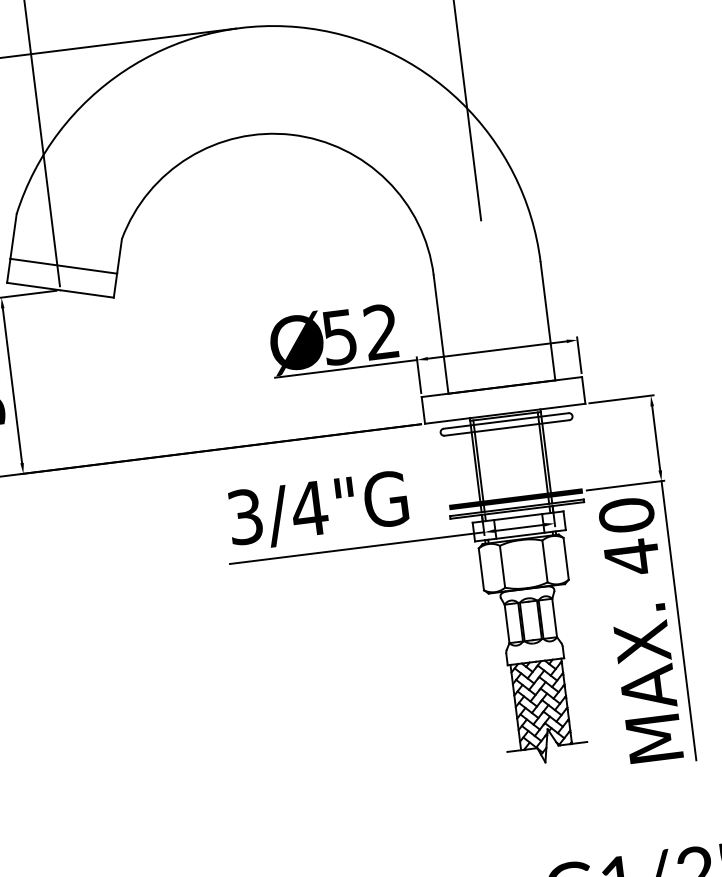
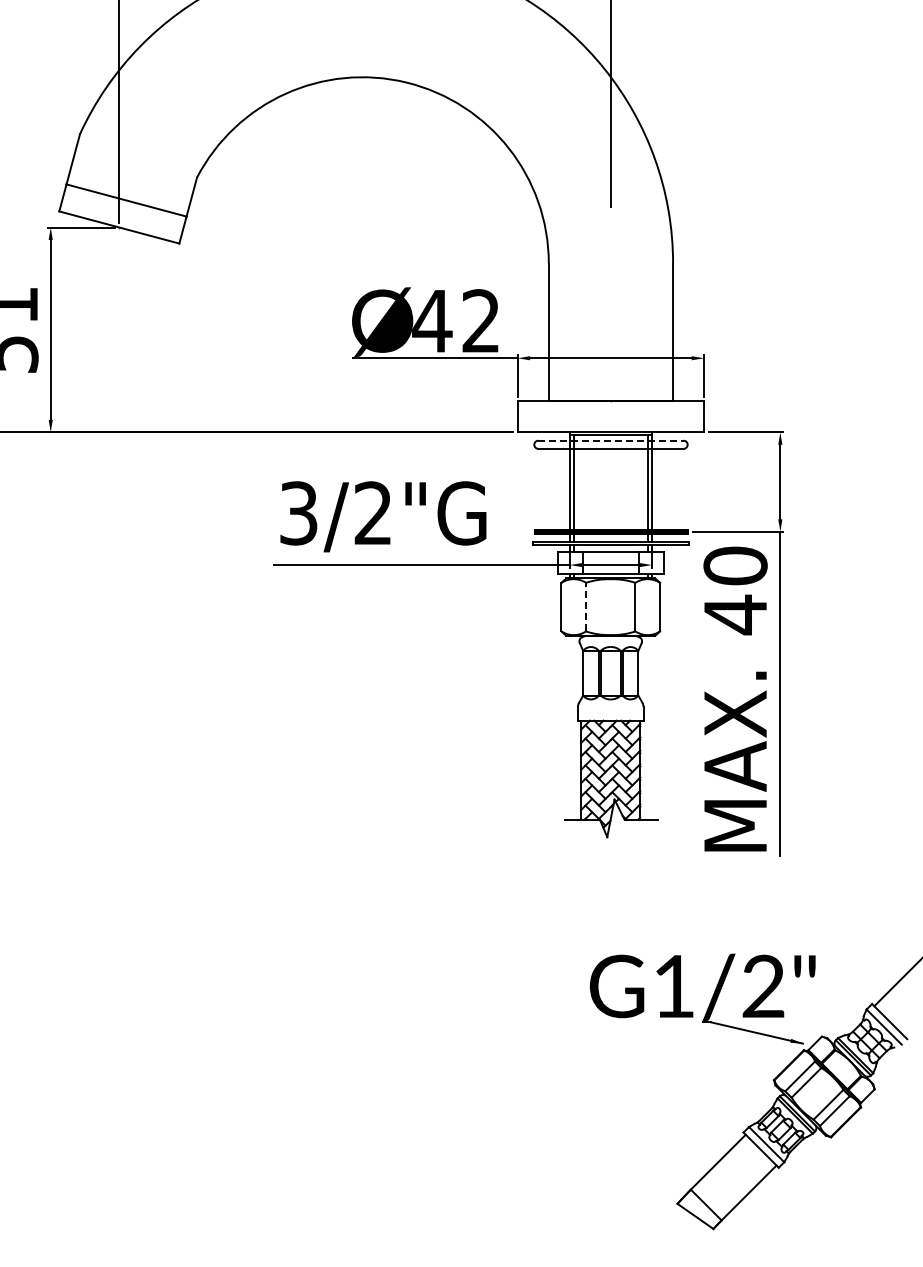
text: (339, 337) -> (432, 321), 52 -> 42
line: (505, 420) -> (610, 440), solid -> dashed
text: (309, 508) -> (373, 512), 3/4"G -> 3/2"G
line: (502, 566) -> (586, 606), solid -> dashed

